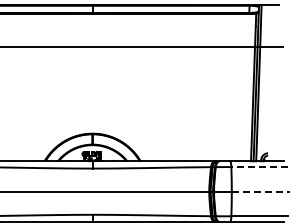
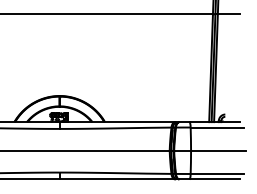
line: (259, 167) -> (217, 127), dashed -> solid
line: (261, 191) -> (219, 150), dashed -> solid

